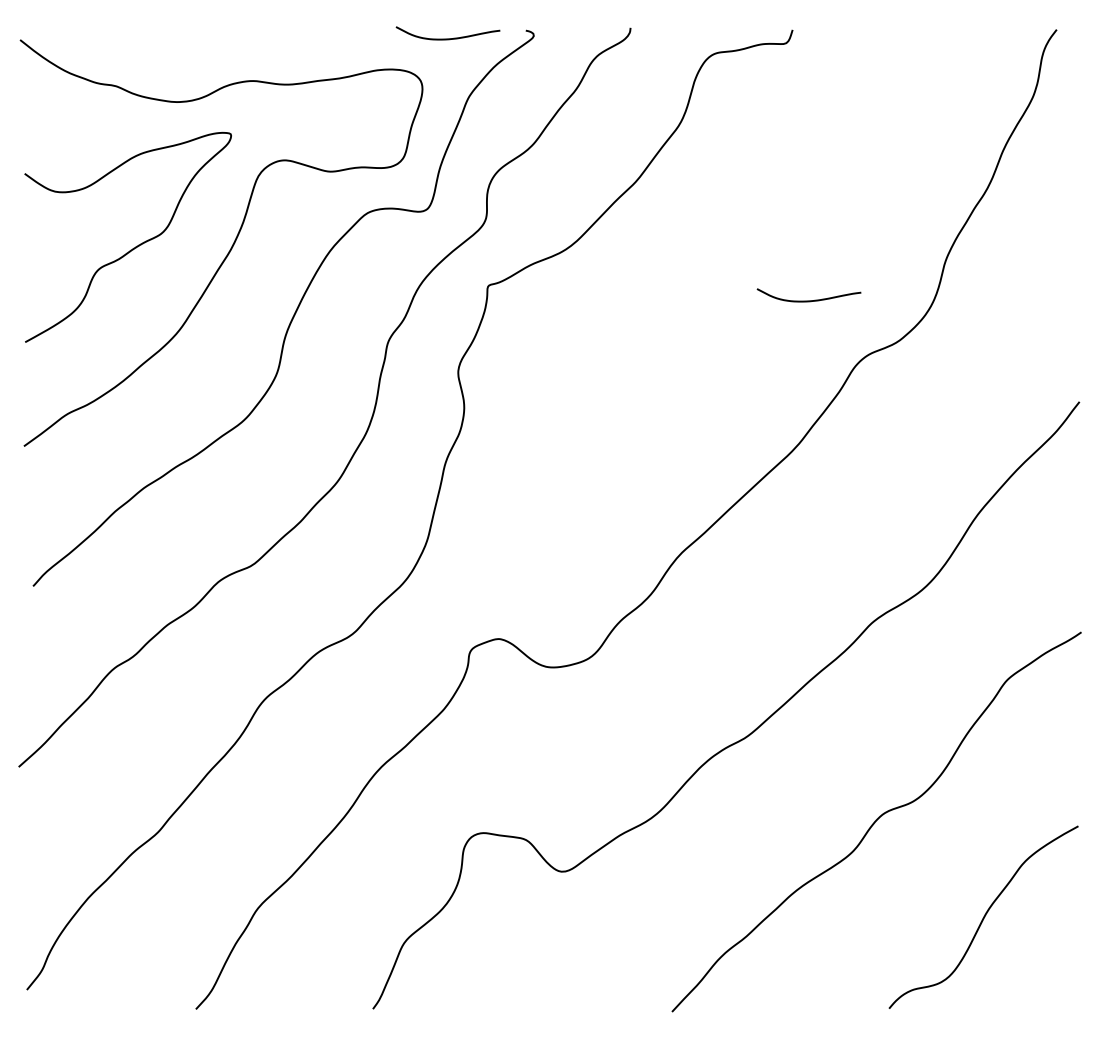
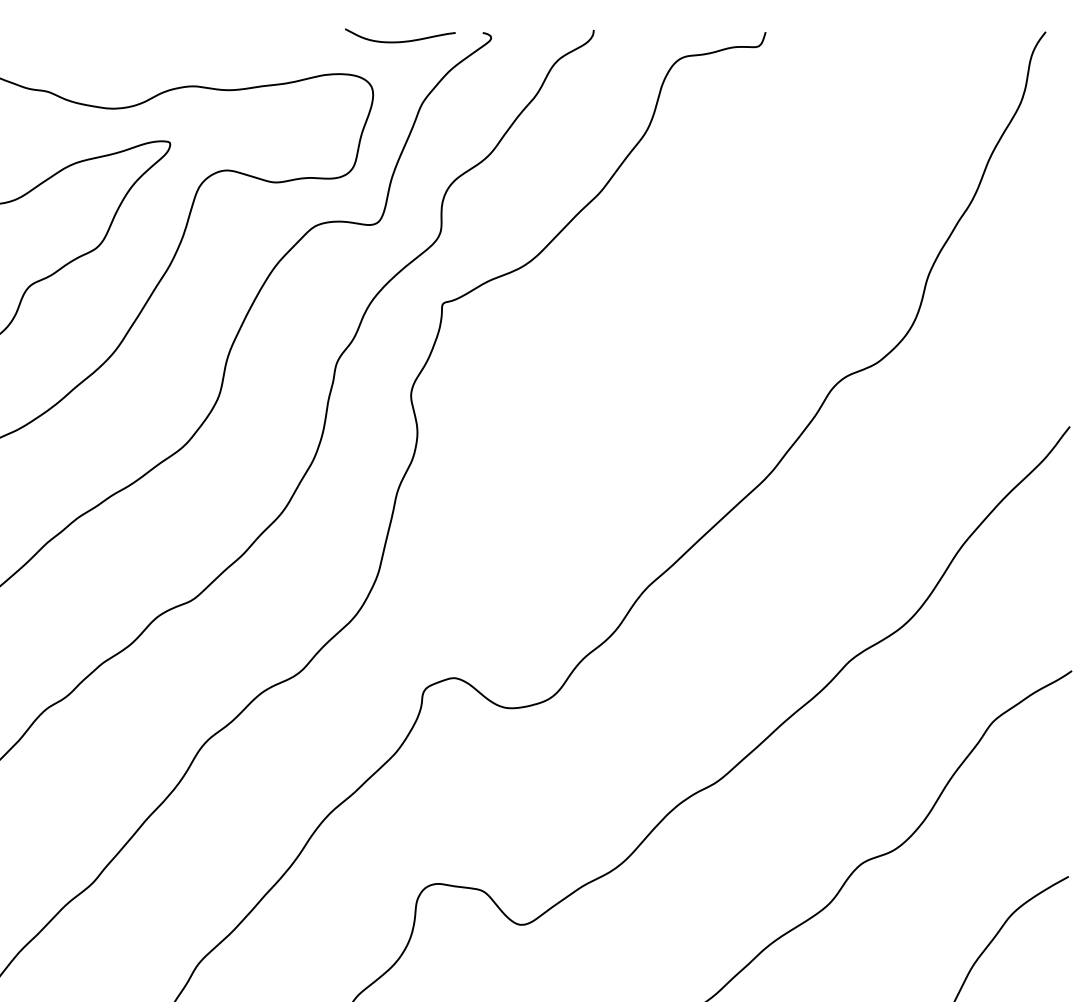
curve: (808, 300) -> (782, 319), removed

